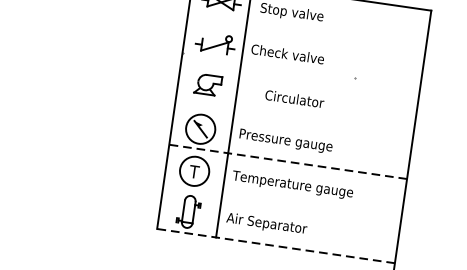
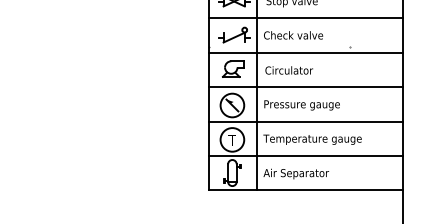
line: (306, 35) -> (306, 18), added
line: (300, 77) -> (306, 52), added
text: (293, 98) -> (288, 70), moved
line: (294, 120) -> (306, 87), added
line: (287, 161) -> (305, 121), dashed -> solid
line: (282, 203) -> (306, 155), added
line: (275, 246) -> (305, 190), dashed -> solid

